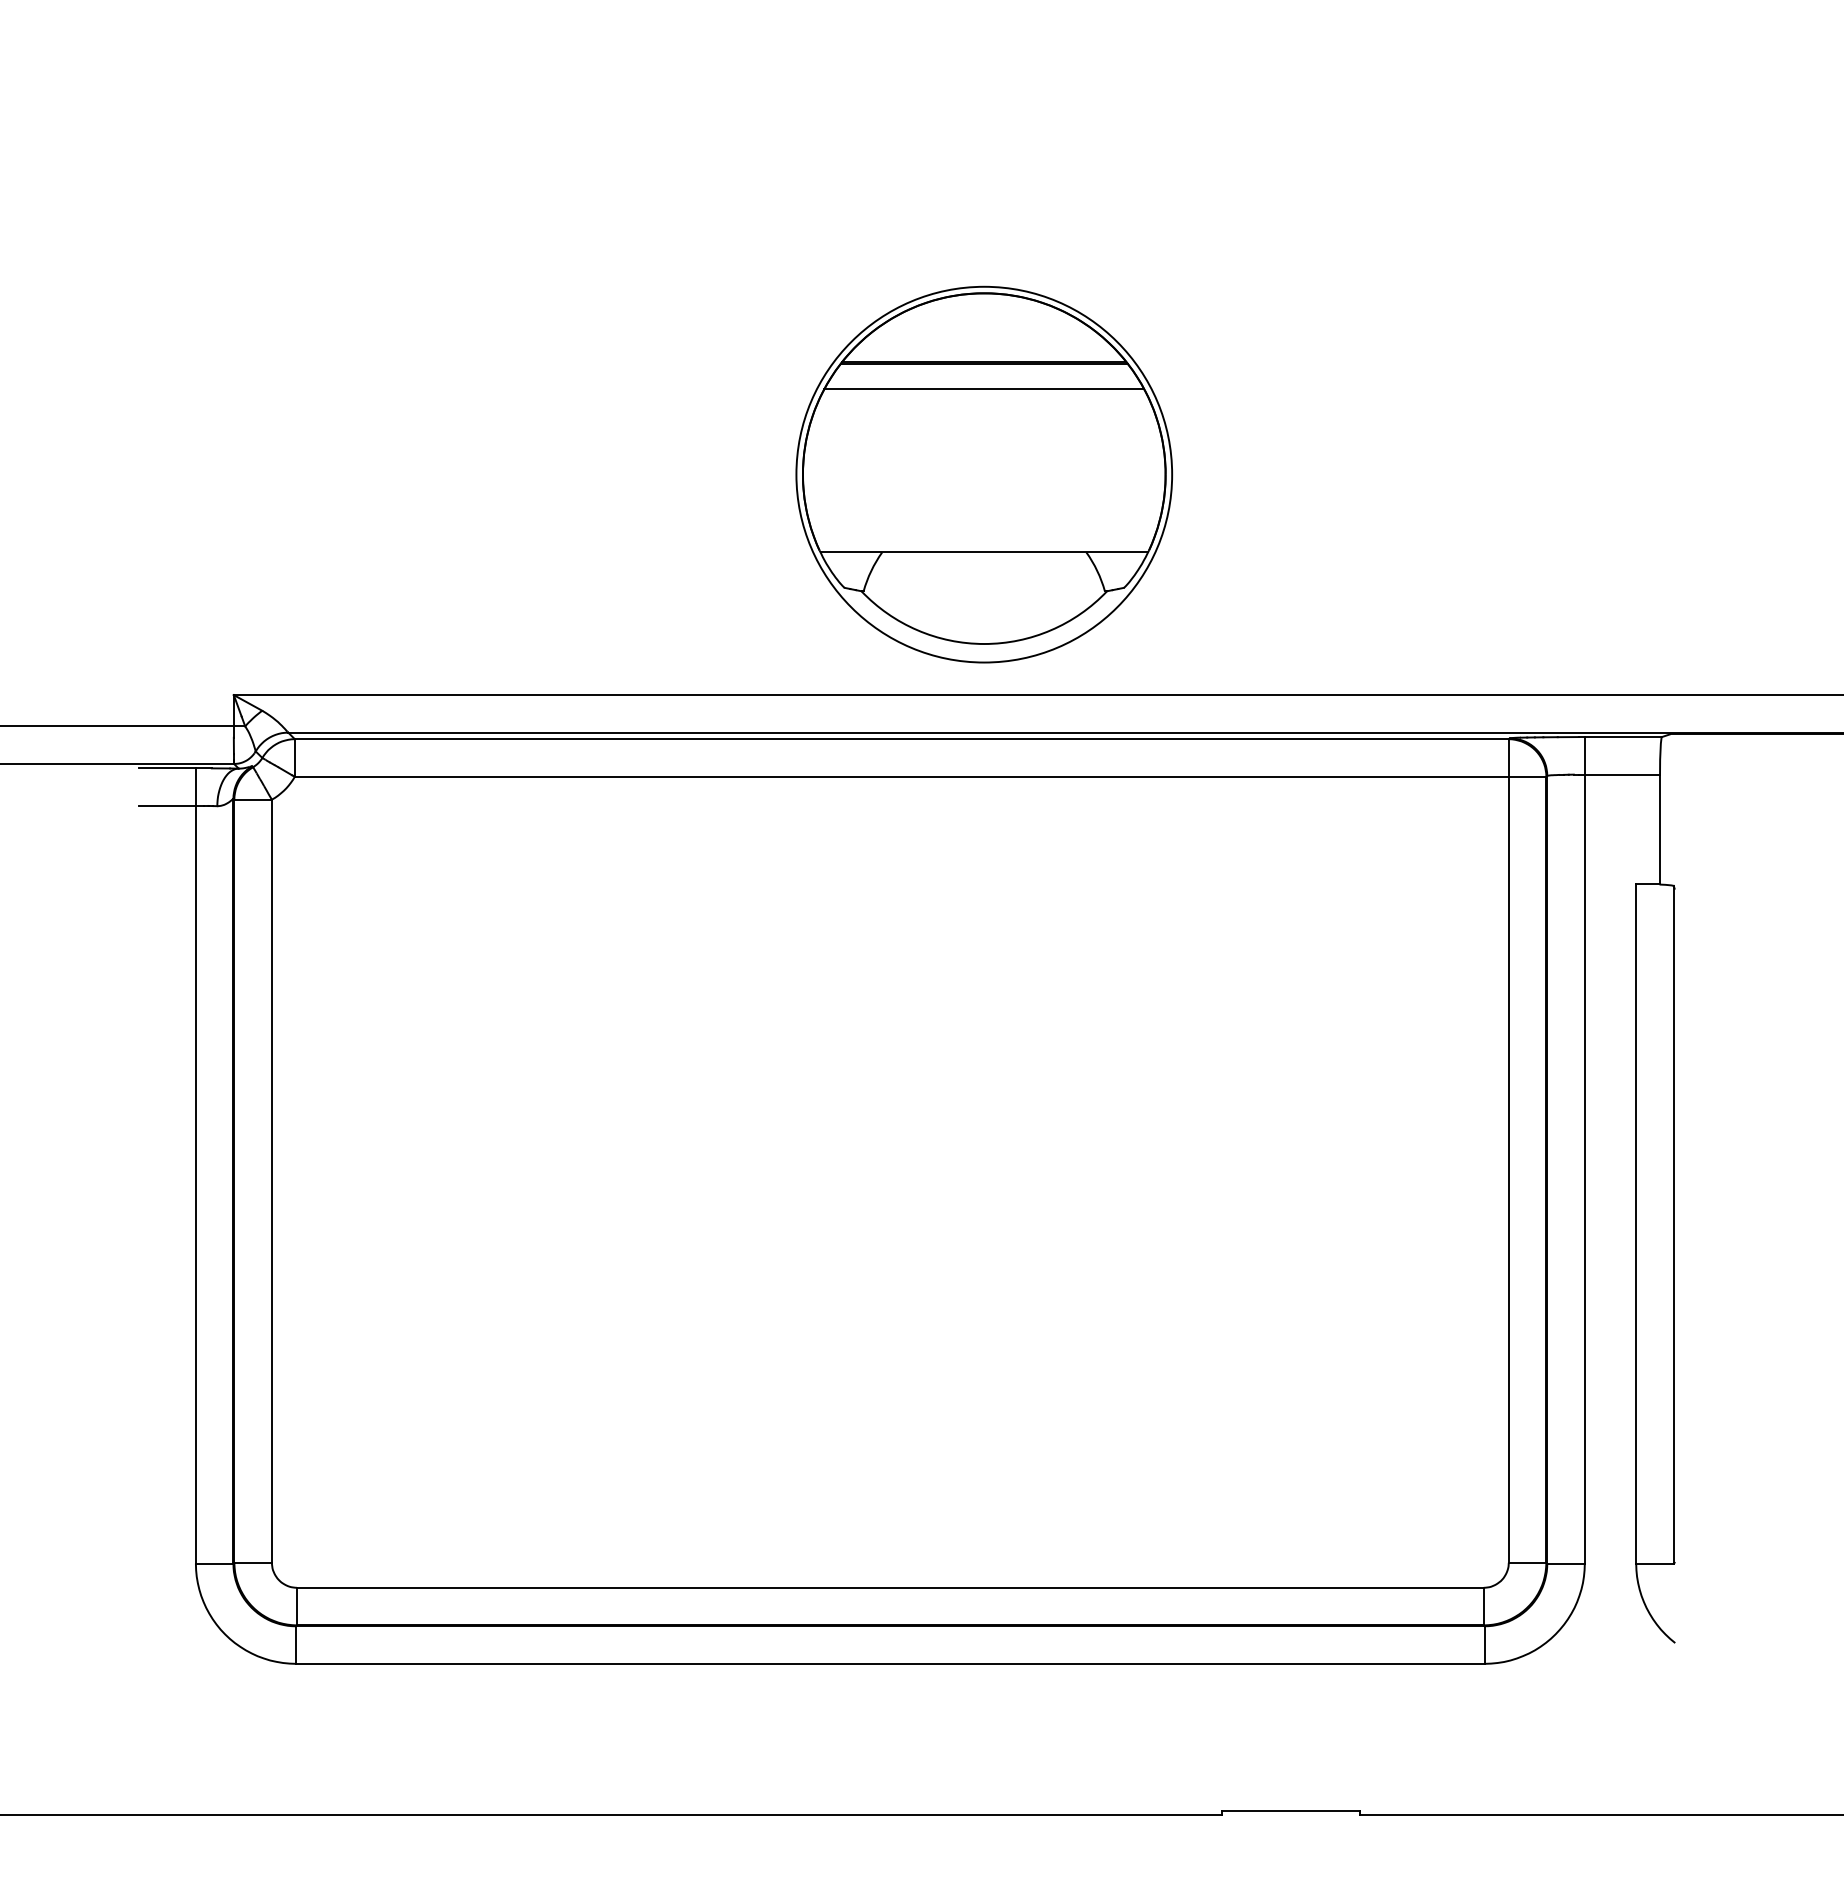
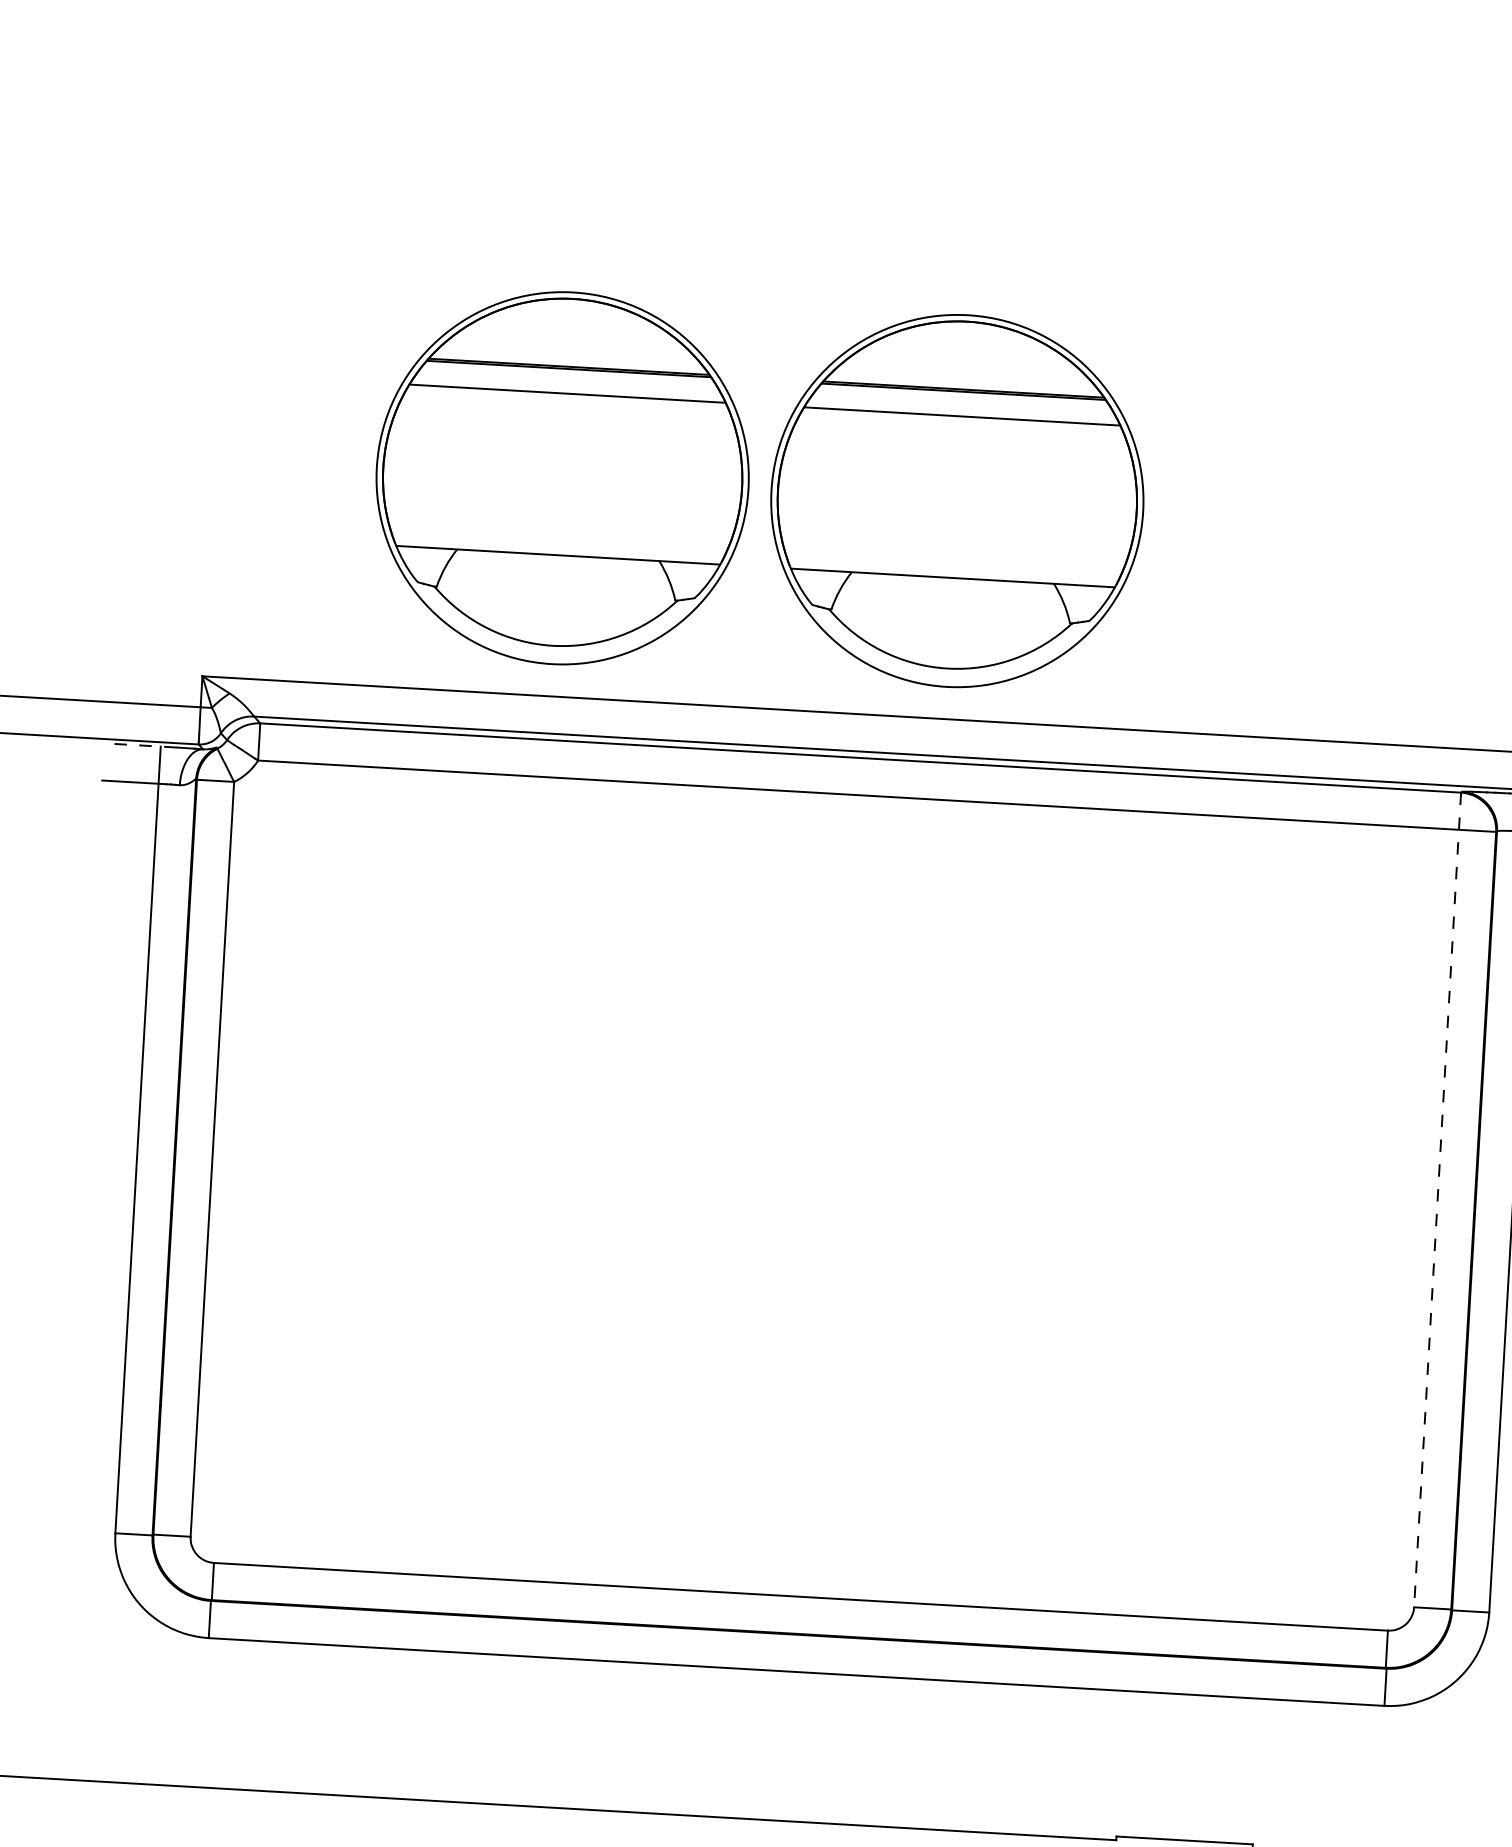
part: (585, 474) -> (562, 478), added
line: (174, 768) -> (139, 745), solid -> dashed
line: (1508, 1150) -> (1437, 1199), solid -> dashed

